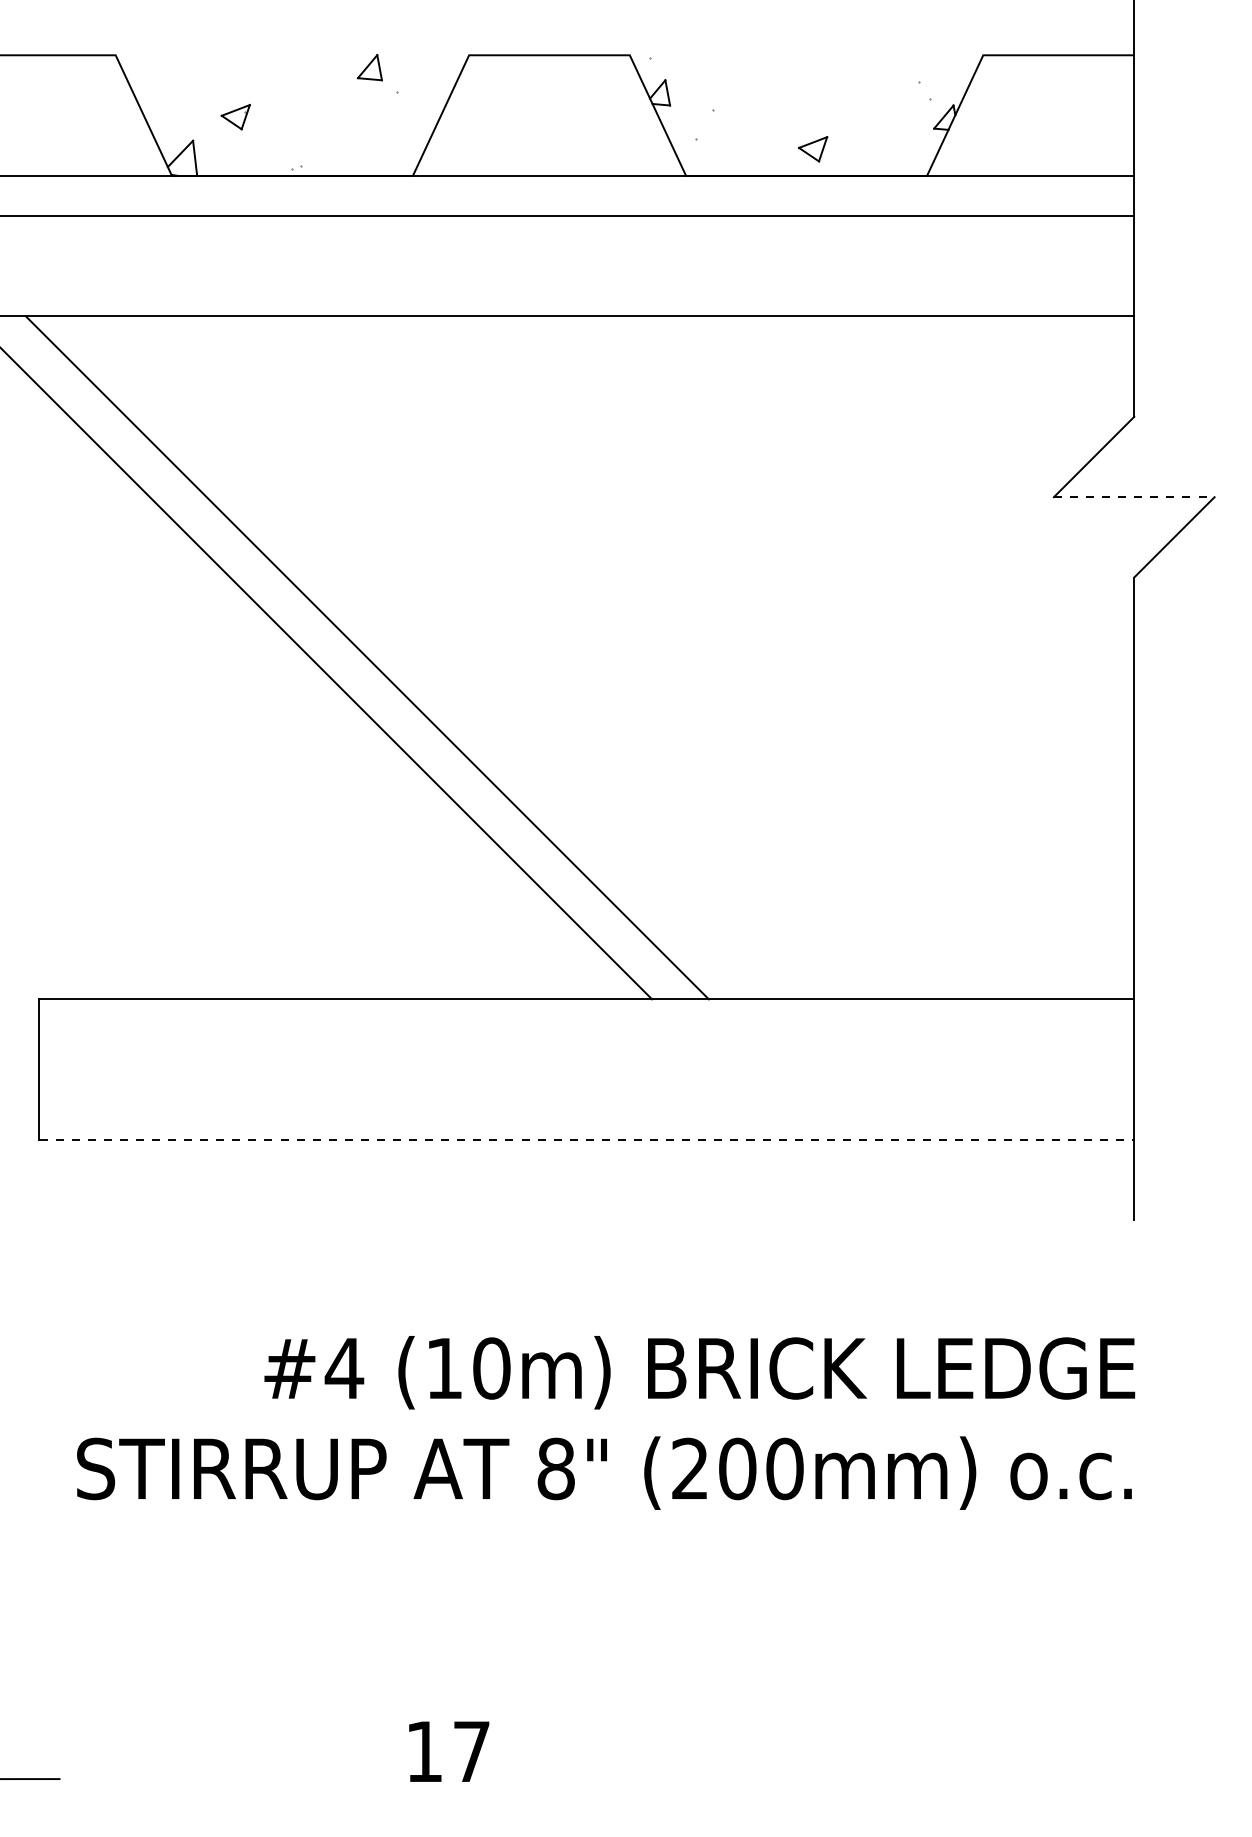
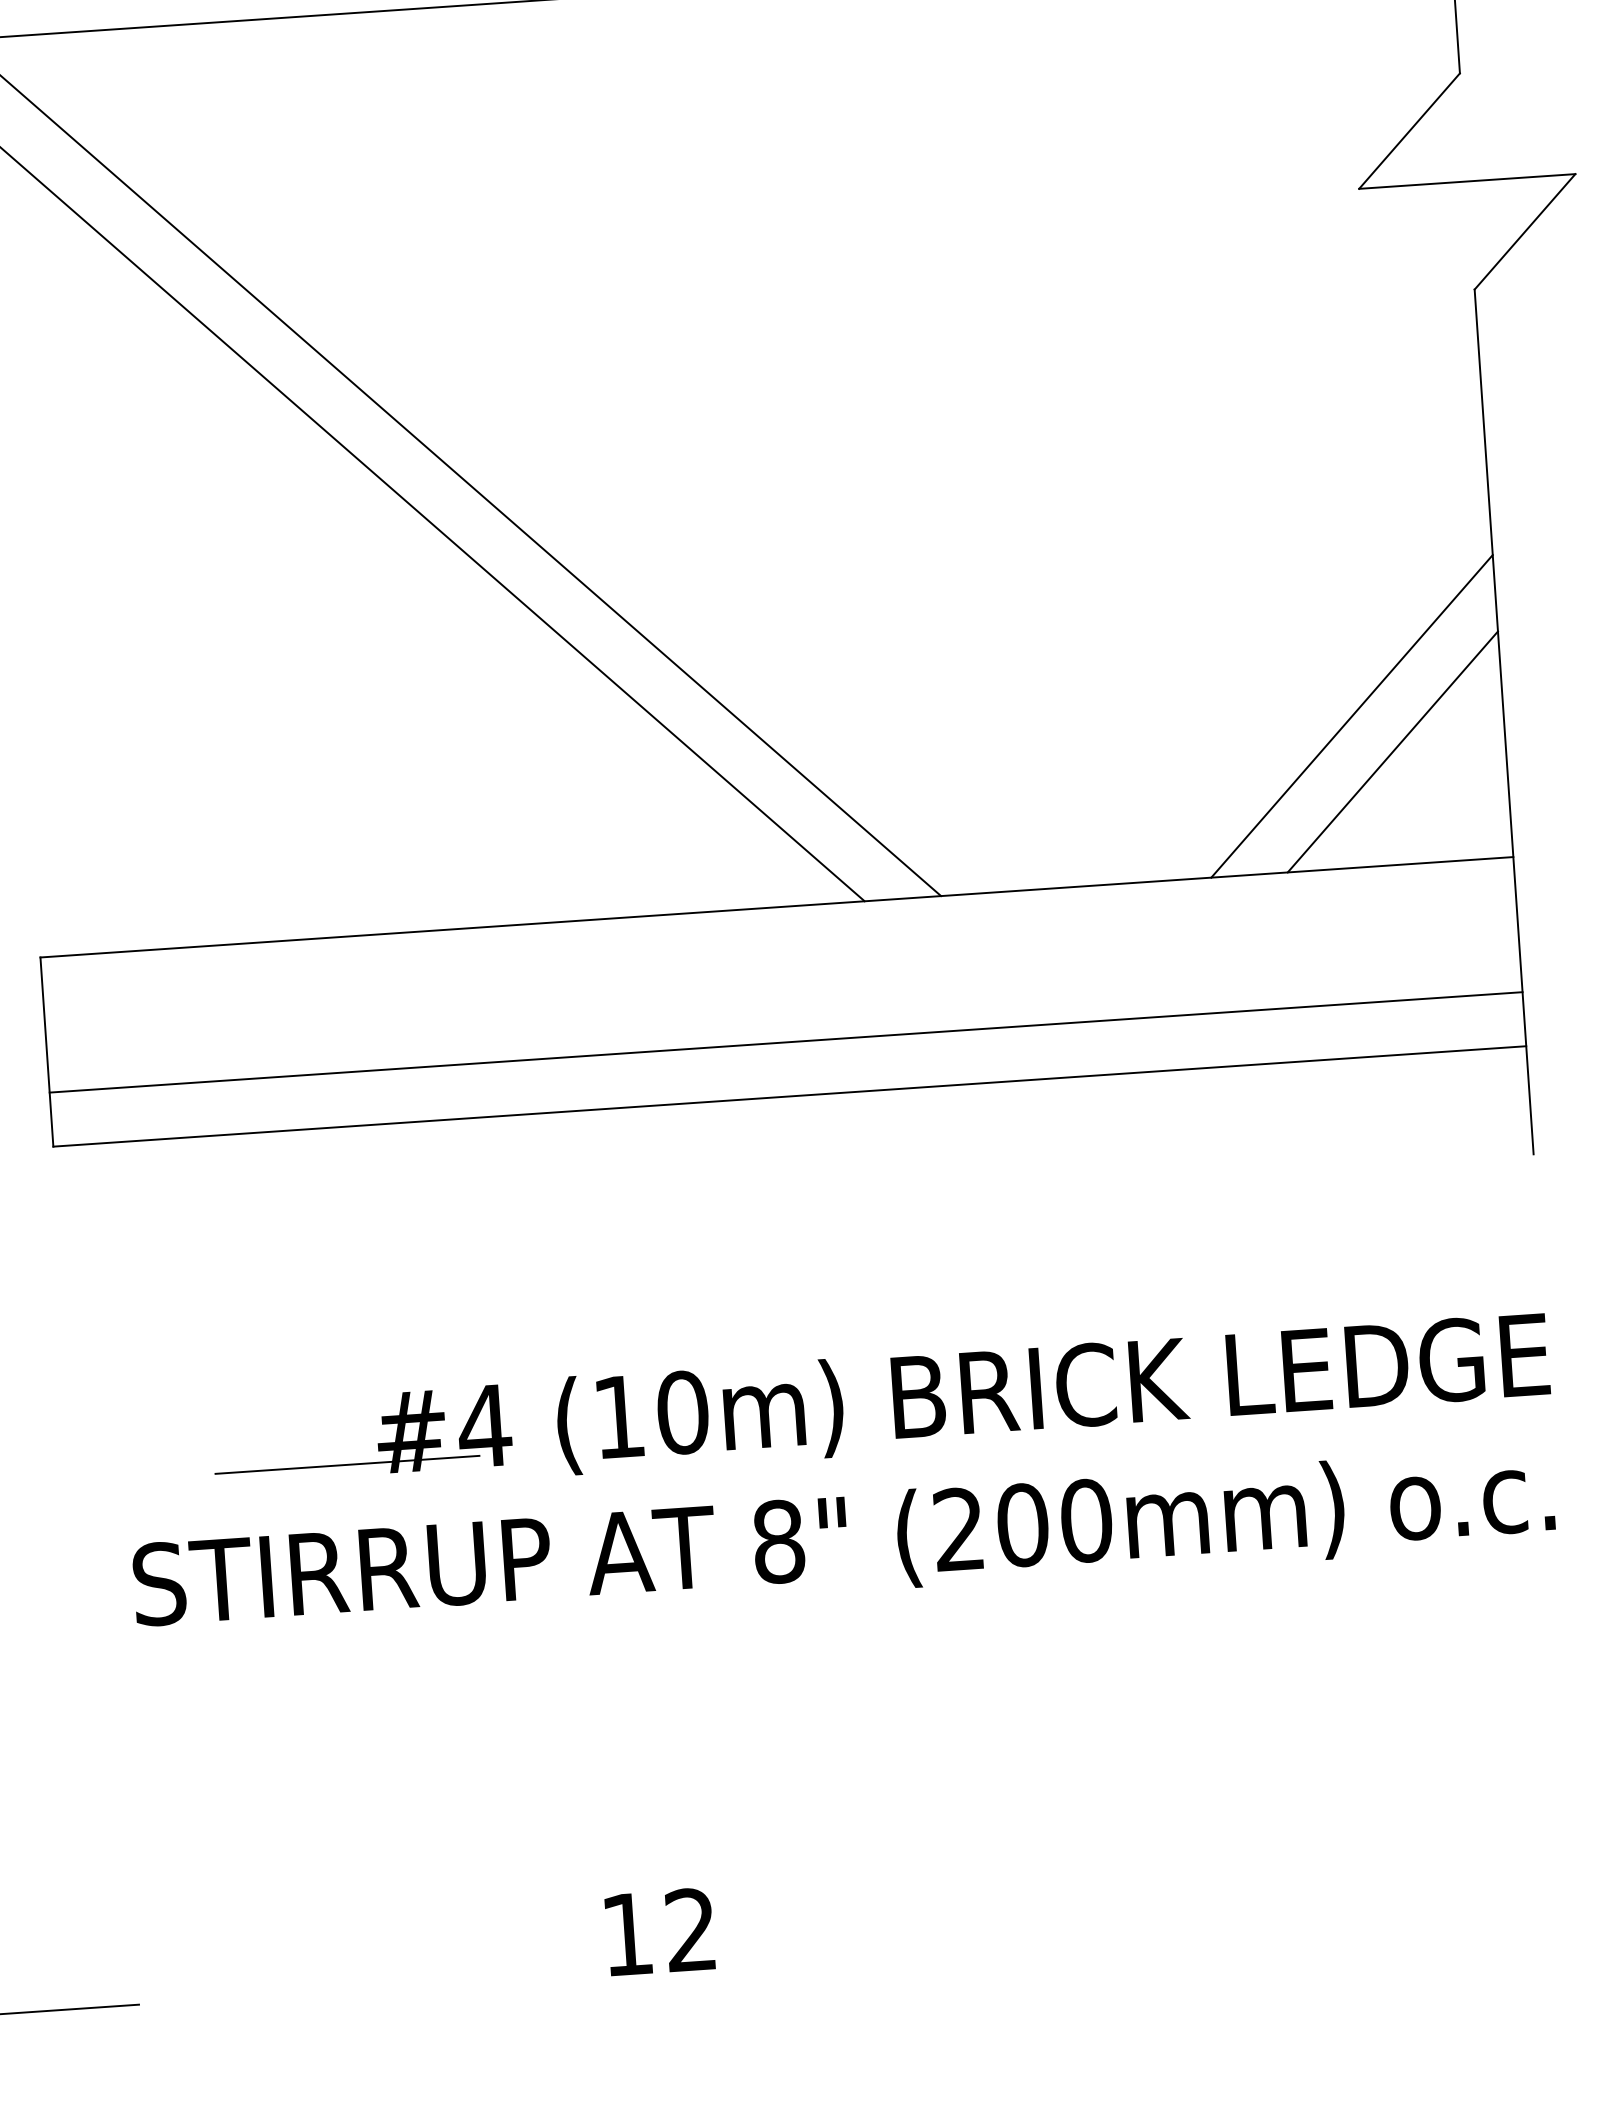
line: (1134, 497) -> (1467, 181), dashed -> solid
line: (1021, 886) -> (1351, 715), added
line: (1050, 915) -> (1393, 751), added
line: (586, 1099) -> (785, 1042), added
line: (587, 1139) -> (790, 1095), dashed -> solid
line: (240, 1390) -> (346, 1465), added
text: (471, 1750) -> (690, 1928), 17 -> 12

